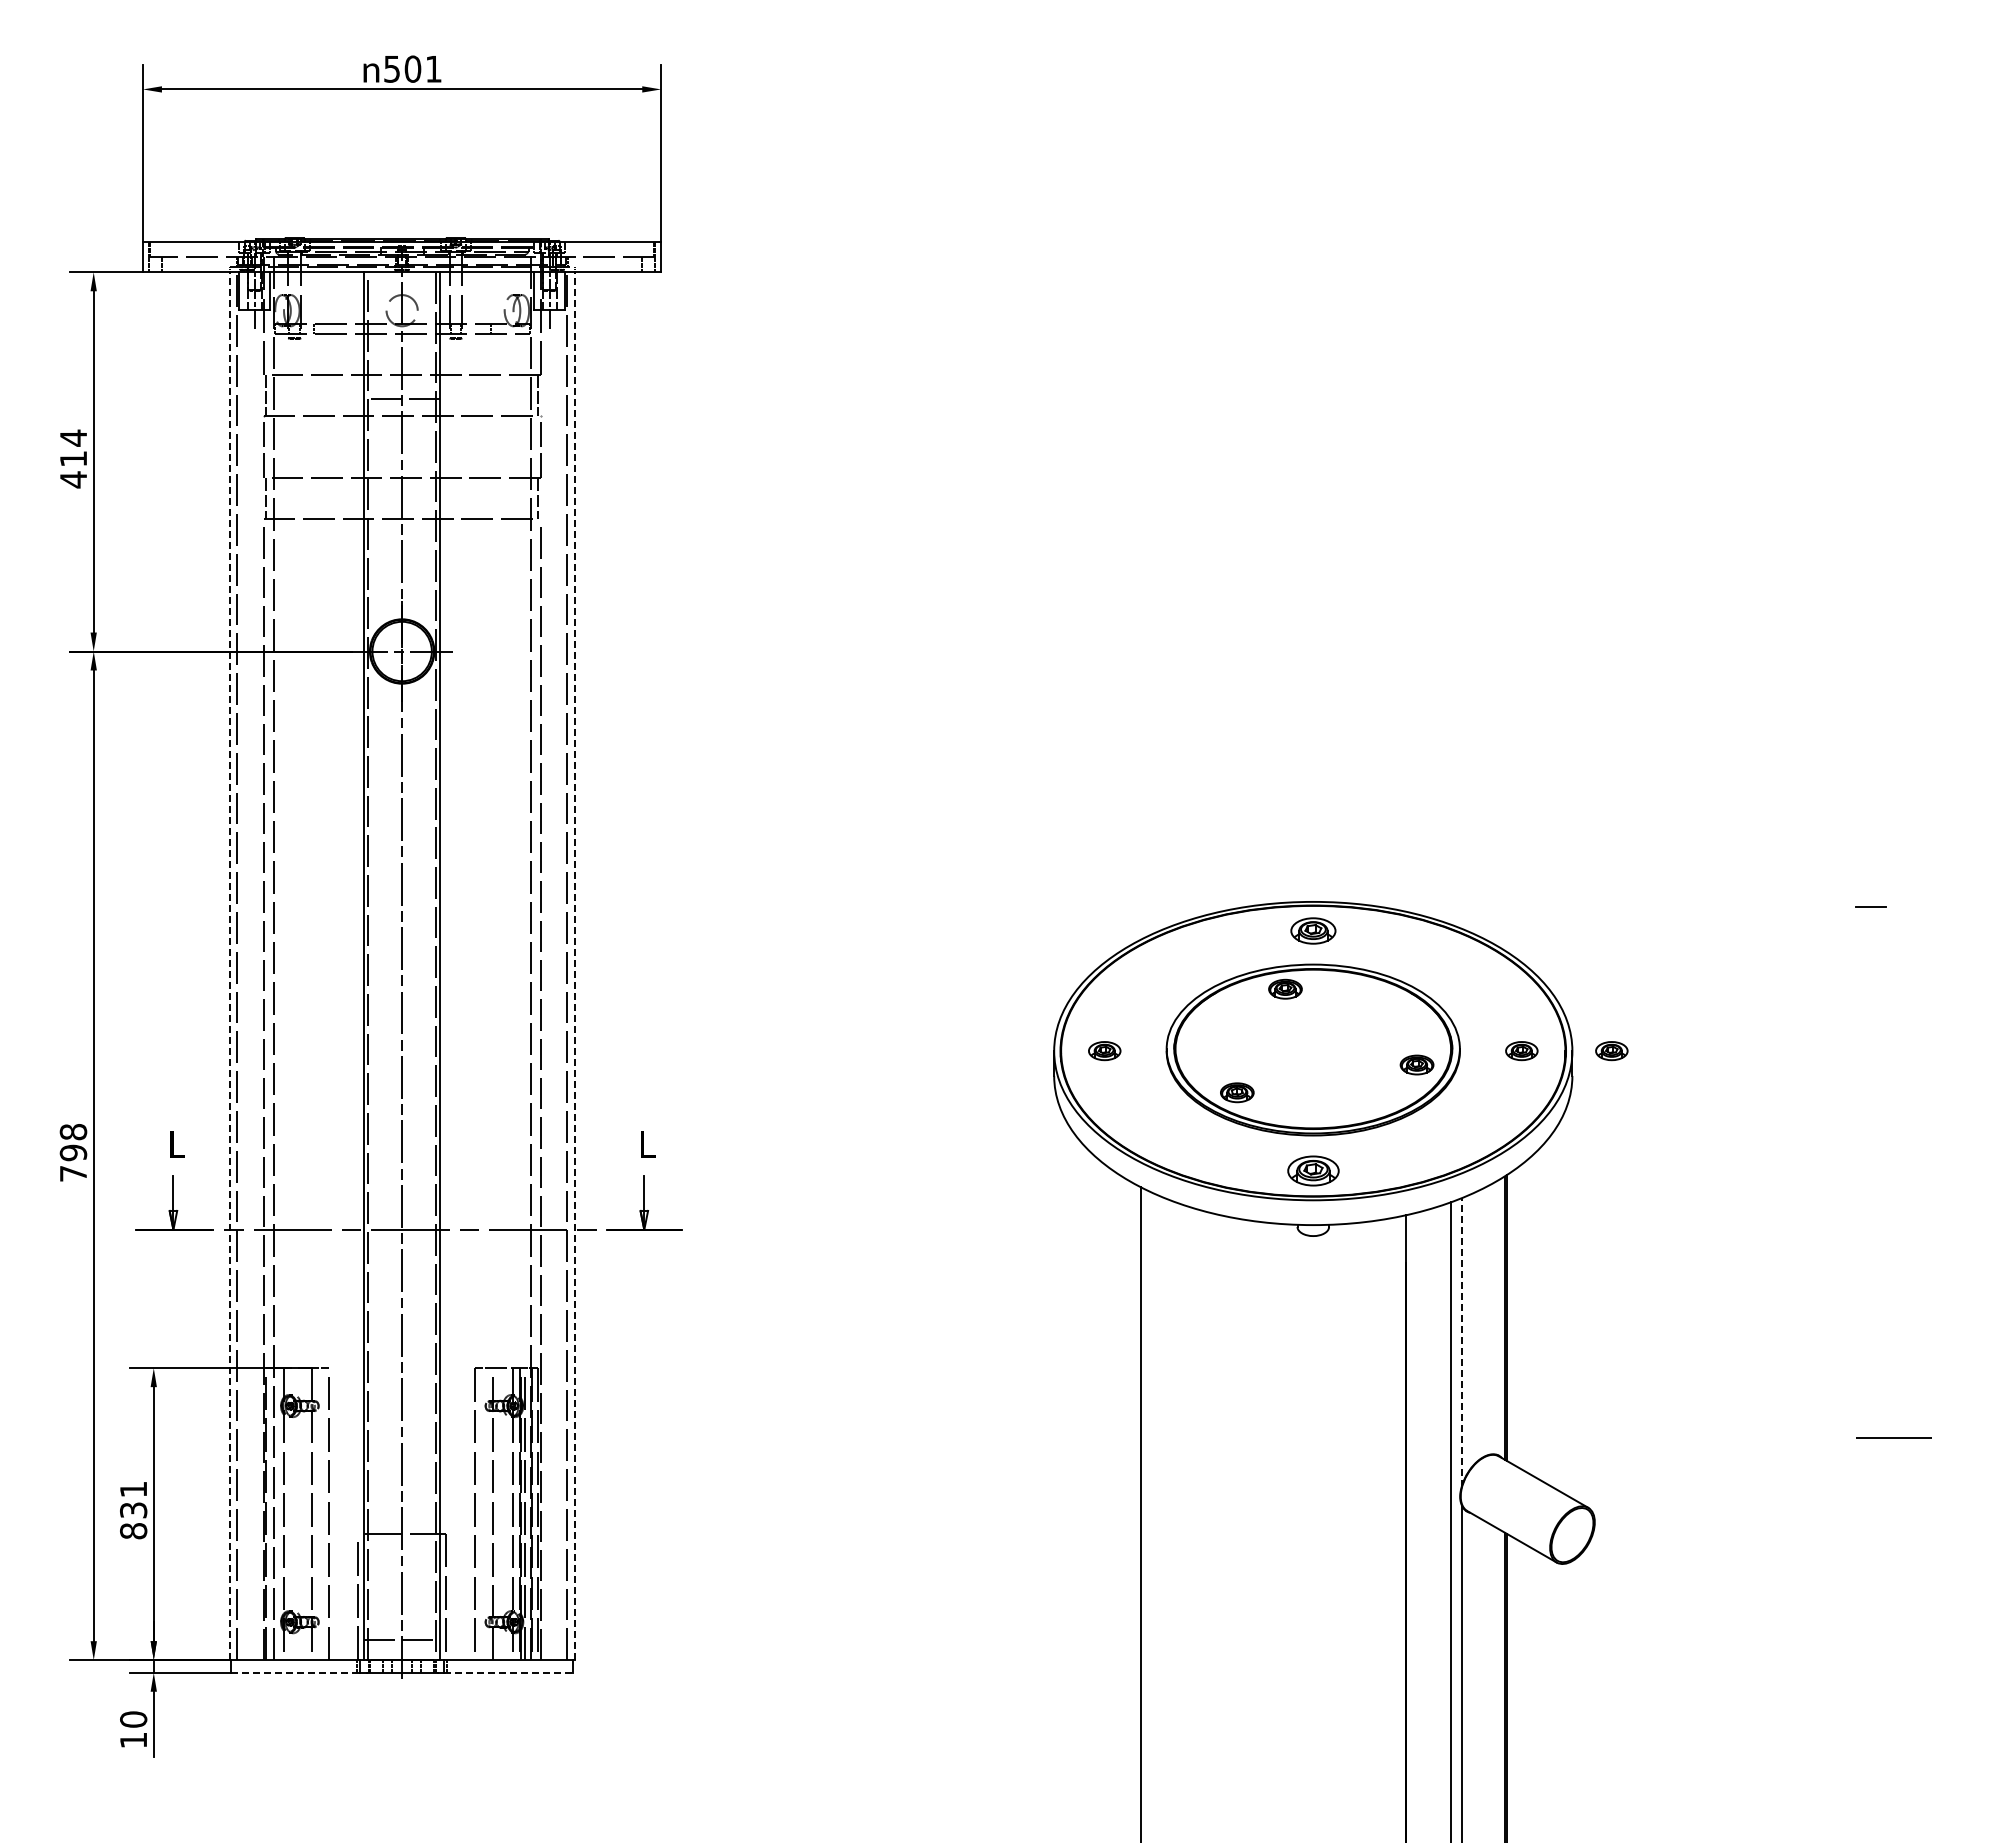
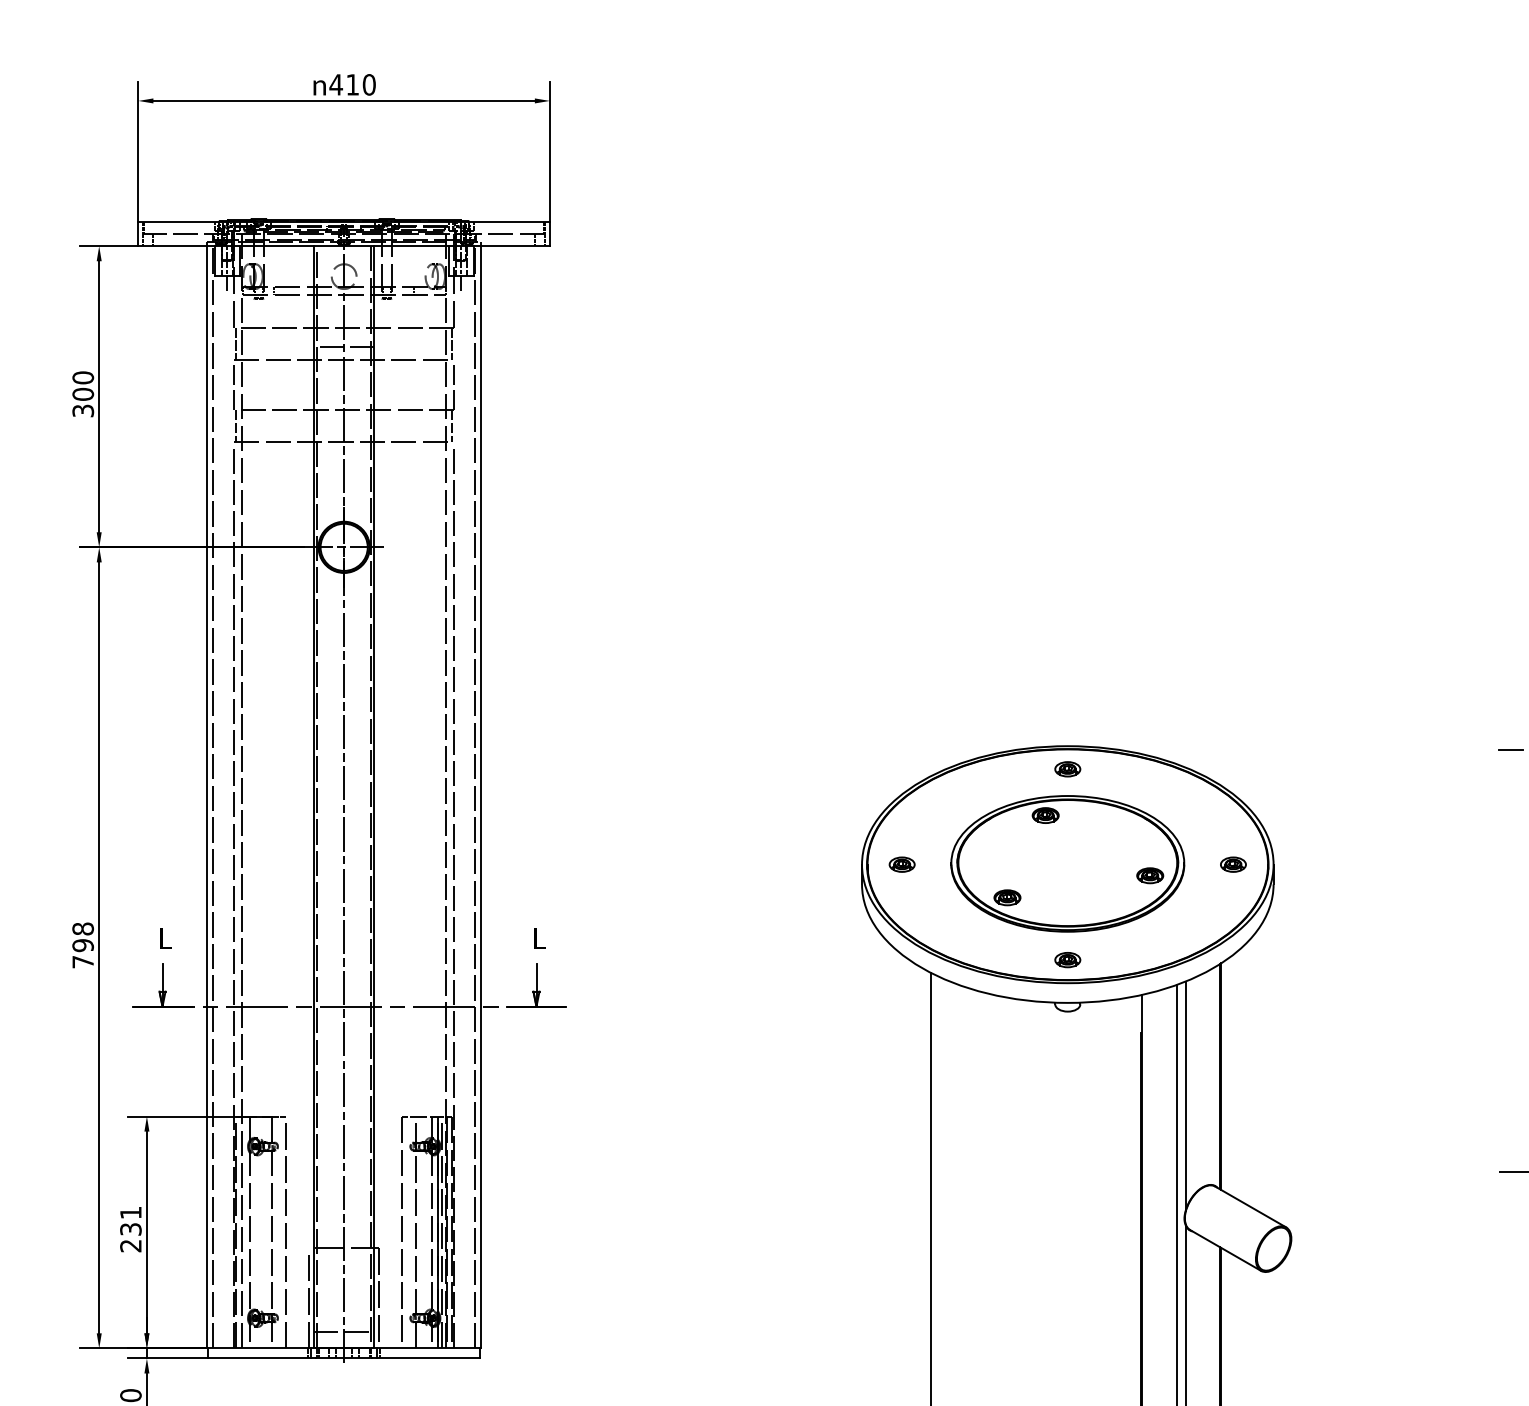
text: (412, 68) -> (352, 84), 501 -> 410
text: (73, 458) -> (83, 394), 414 -> 300
part: (1312, 930) -> (1067, 768), size x0.71
line: (229, 966) -> (207, 797), dashed -> solid
line: (574, 966) -> (481, 797), dashed -> solid
part: (1611, 1051) -> (1304, 865), removed
part: (1312, 1171) -> (1067, 960), size x0.62
line: (1461, 1342) -> (1185, 1096), dashed -> solid
text: (133, 1531) -> (130, 1246), 831 -> 231
line: (295, 1672) -> (259, 1358), dashed -> solid
line: (508, 1672) -> (428, 1358), dashed -> solid

